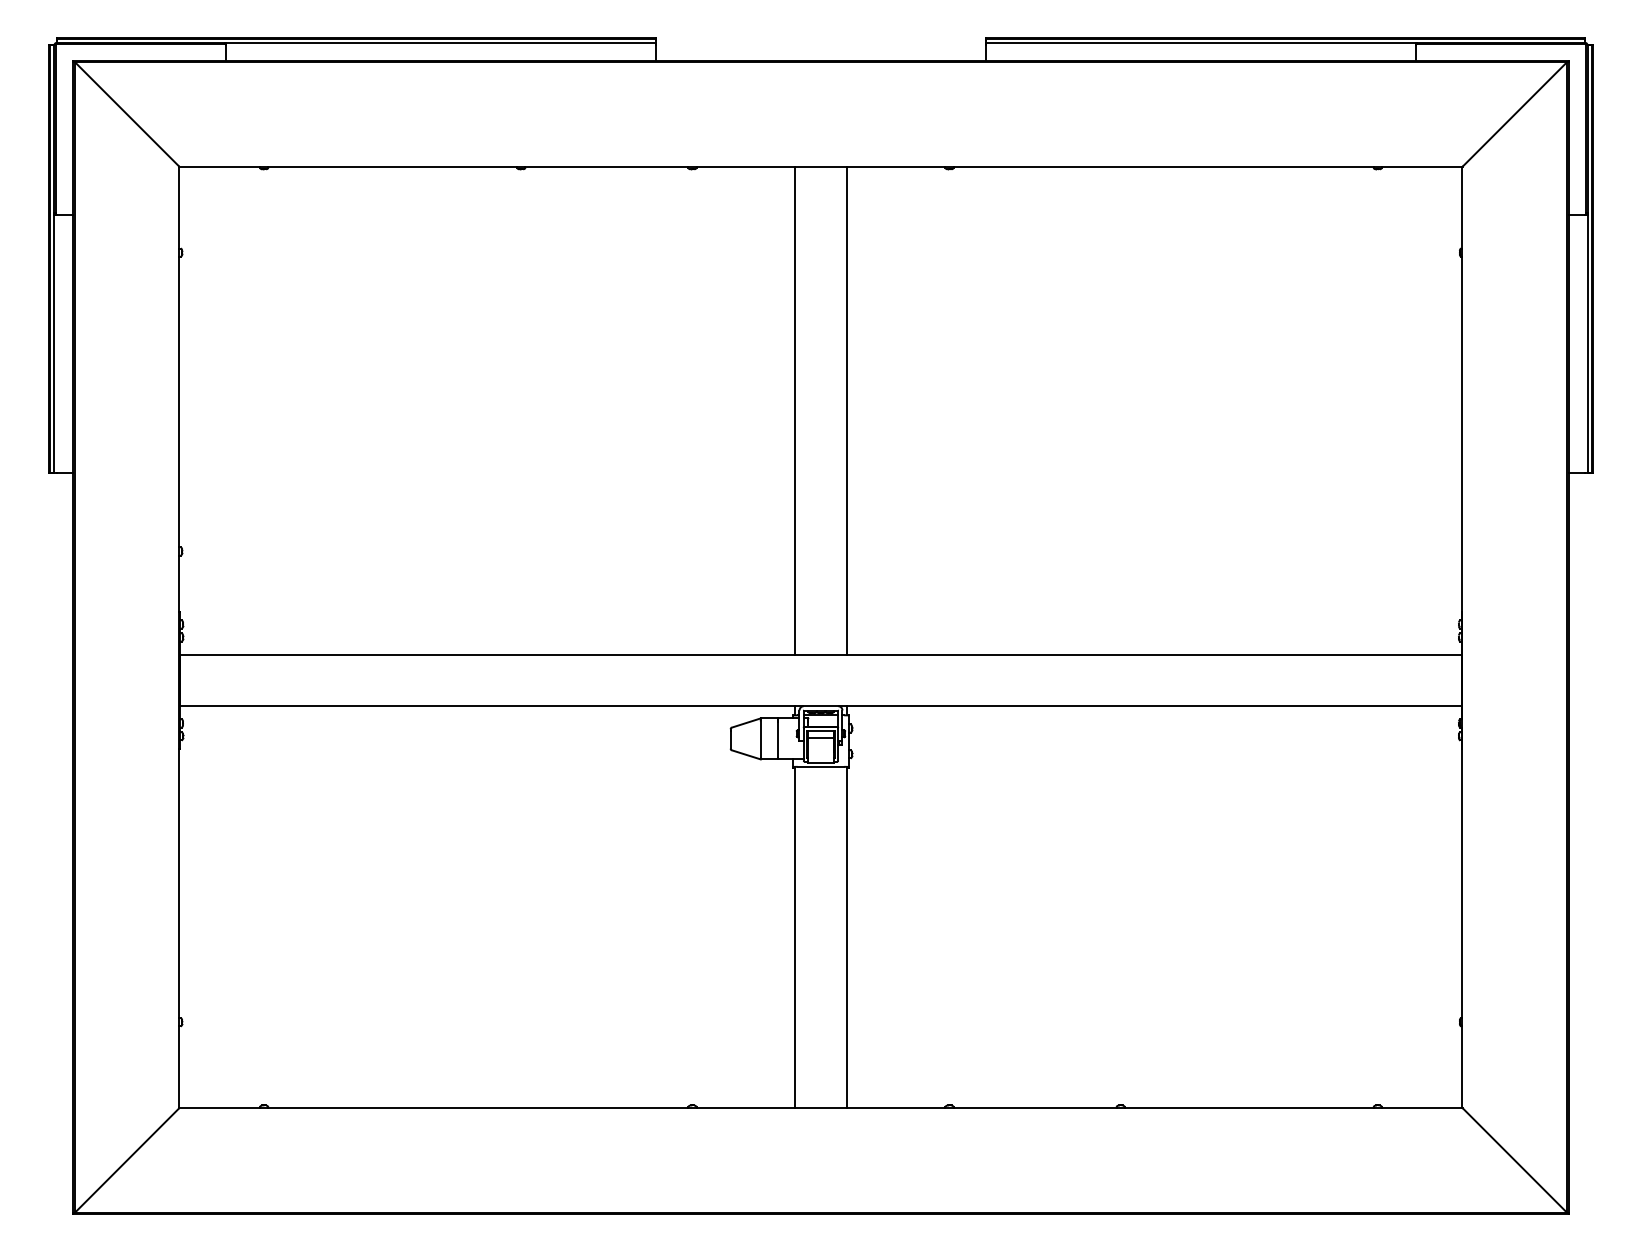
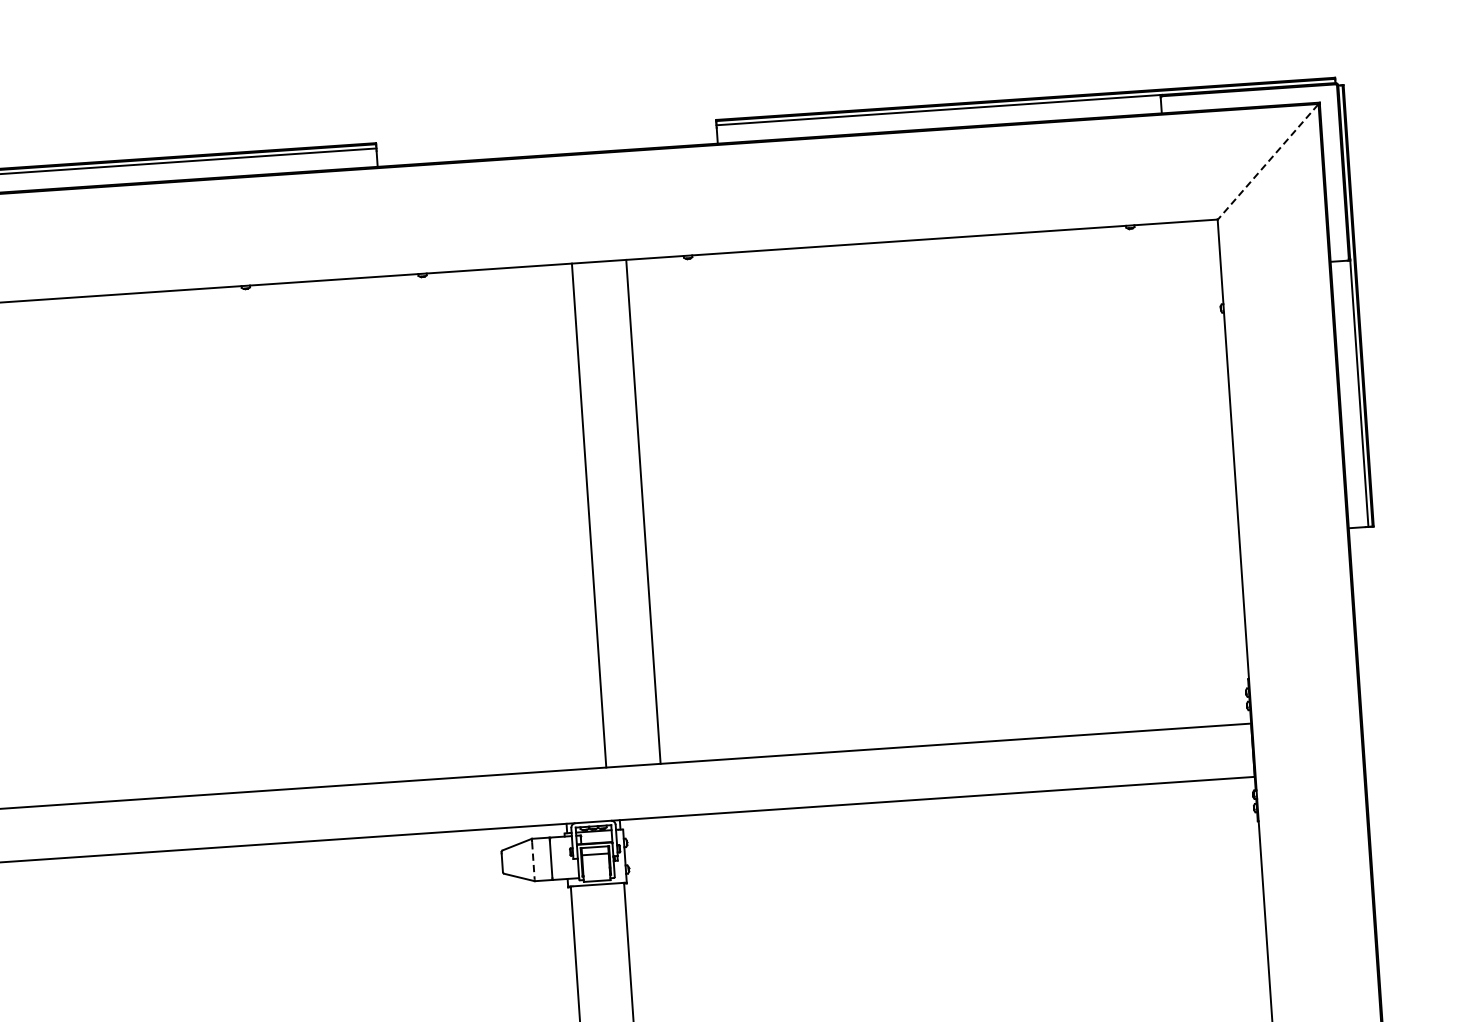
line: (1514, 114) -> (1267, 162), solid -> dashed
line: (795, 410) -> (589, 515), moved
line: (846, 410) -> (643, 511), moved
line: (760, 740) -> (533, 861), solid -> dashed

